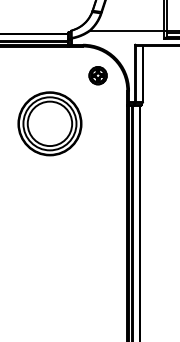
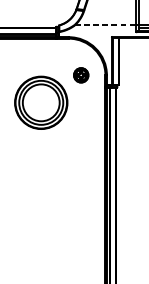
line: (127, 30) -> (105, 25), solid -> dashed
part: (97, 75) -> (80, 75), moved

